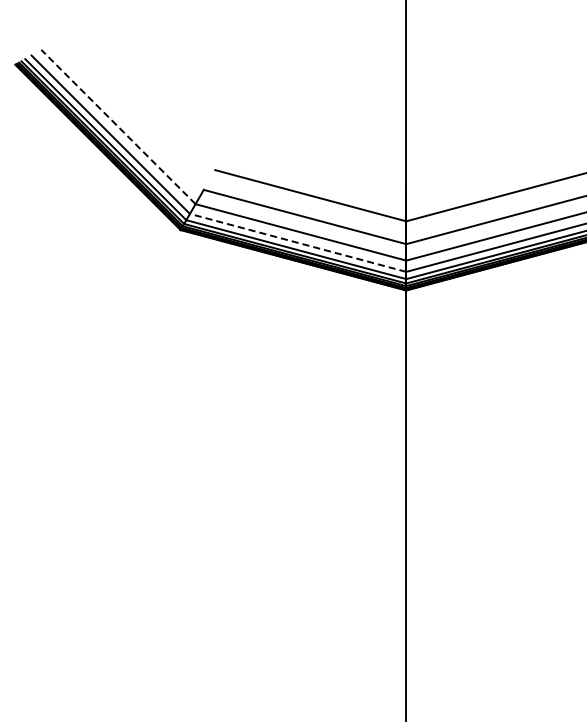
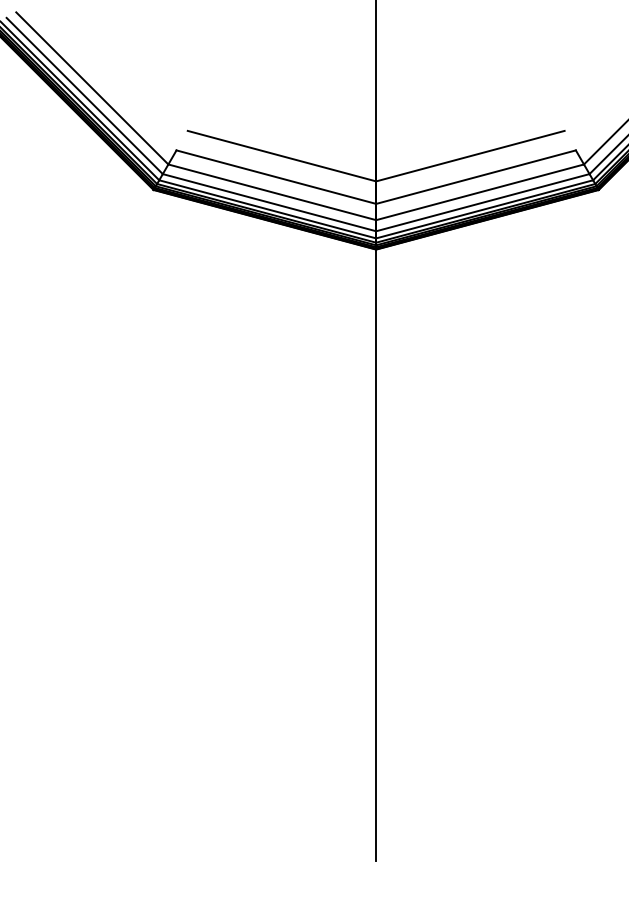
line: (118, 127) -> (92, 88), dashed -> solid
line: (298, 242) -> (269, 202), dashed -> solid

